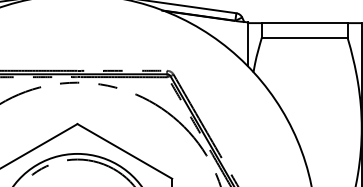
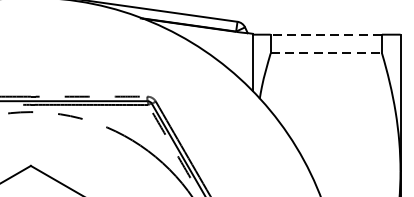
line: (304, 23) -> (326, 35), solid -> dashed
line: (304, 37) -> (326, 53), solid -> dashed

